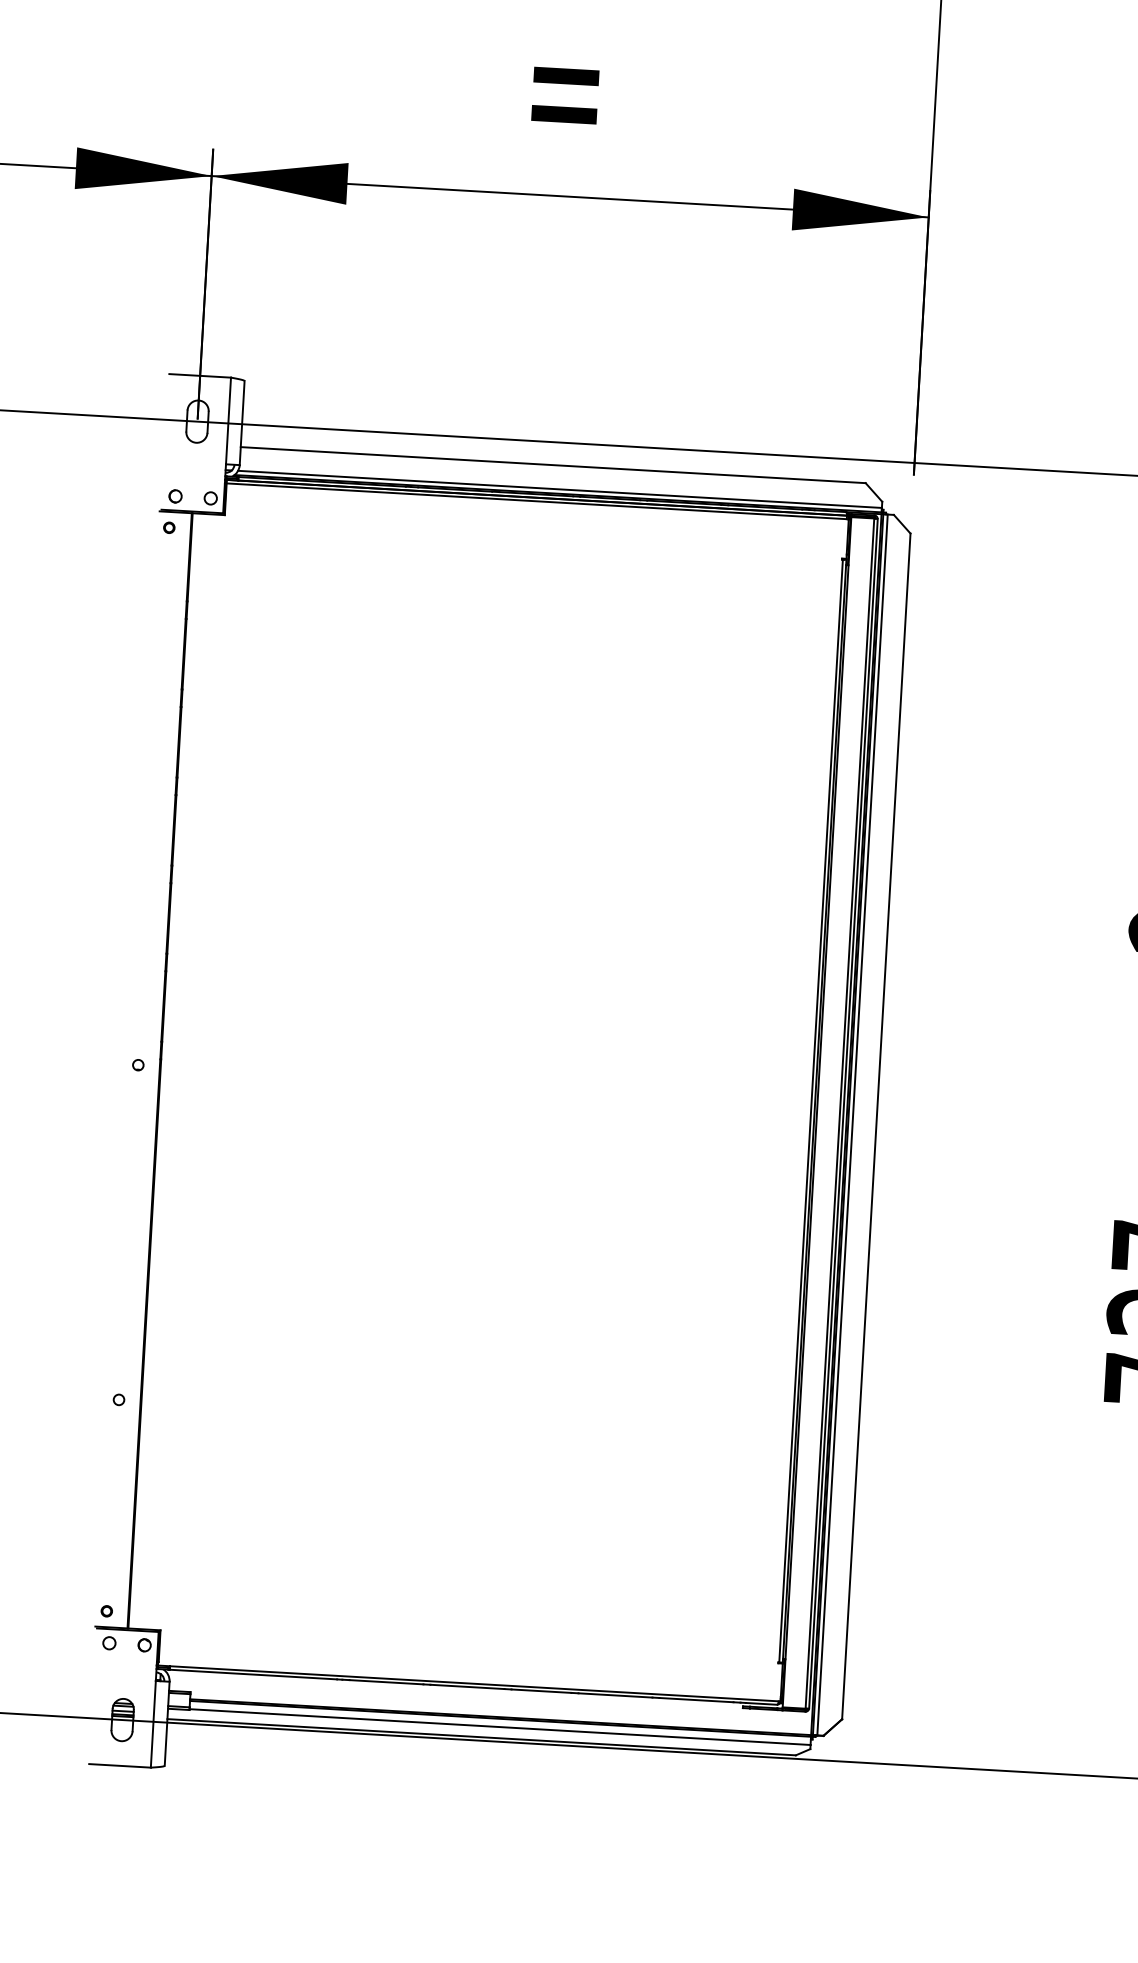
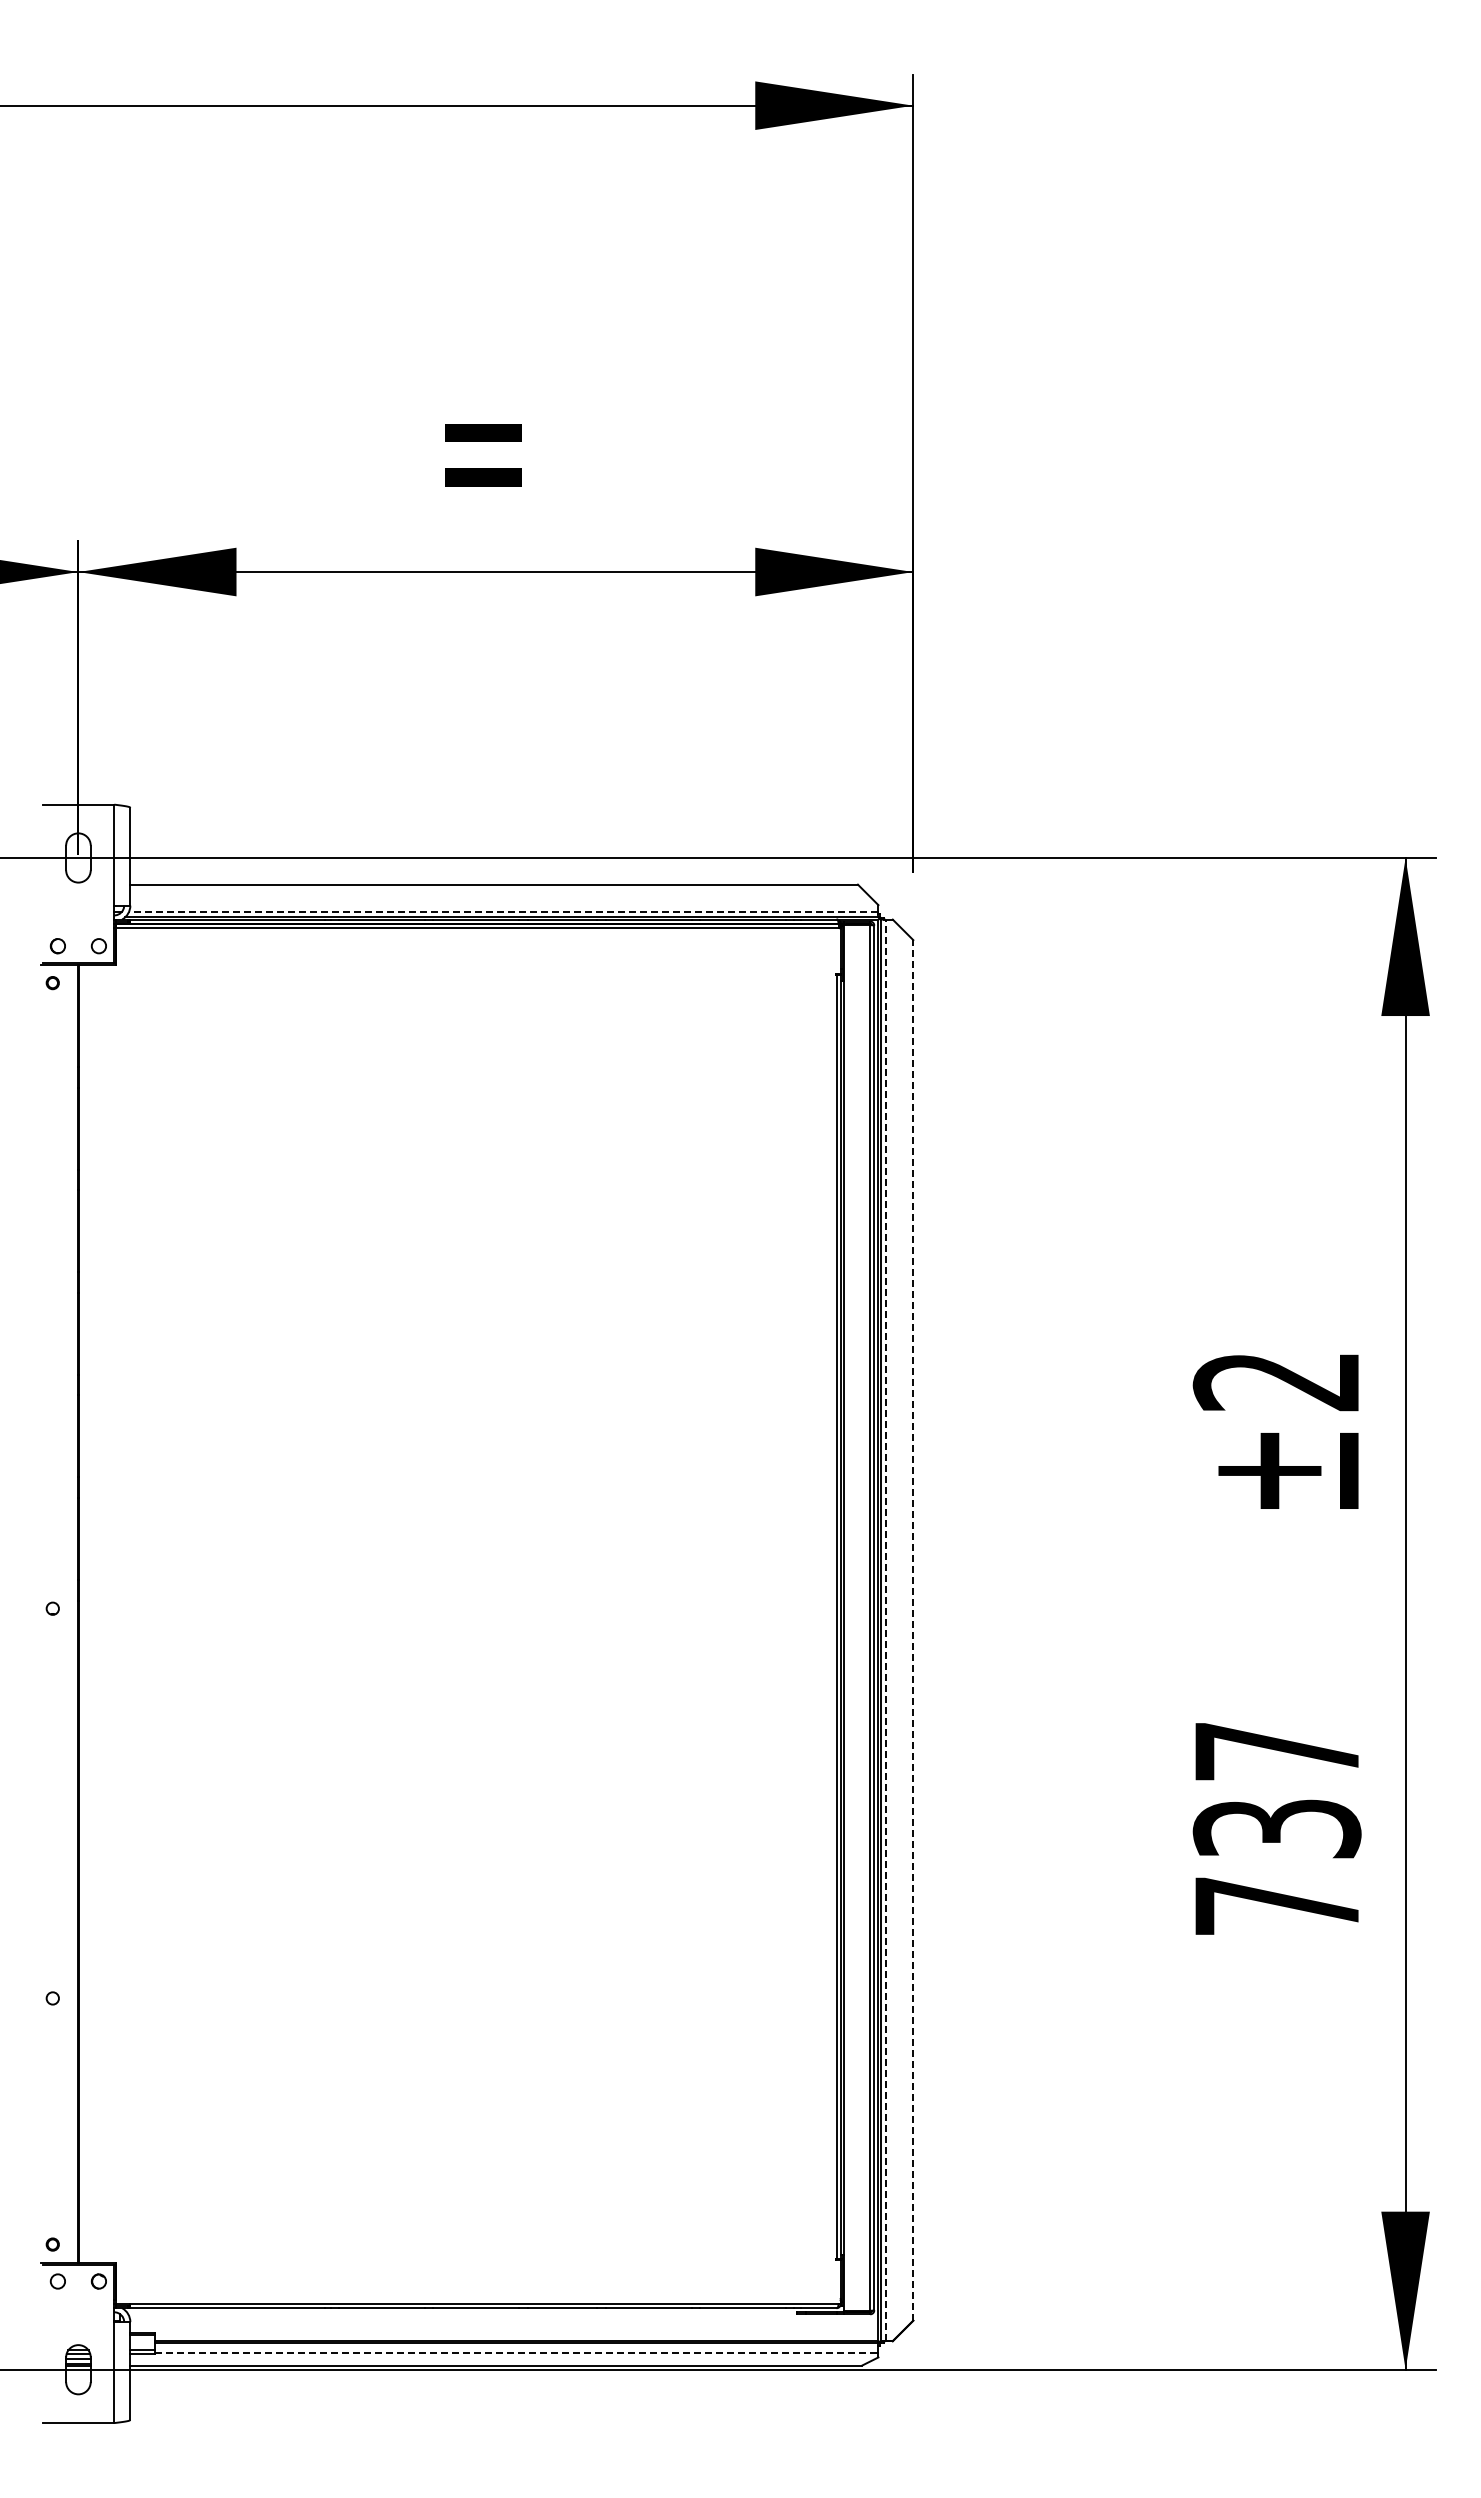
line: (559, 489) -> (503, 912), solid -> dashed
line: (852, 1125) -> (885, 1630), solid -> dashed
line: (876, 1125) -> (913, 1629), solid -> dashed
line: (499, 1726) -> (516, 2352), solid -> dashed

